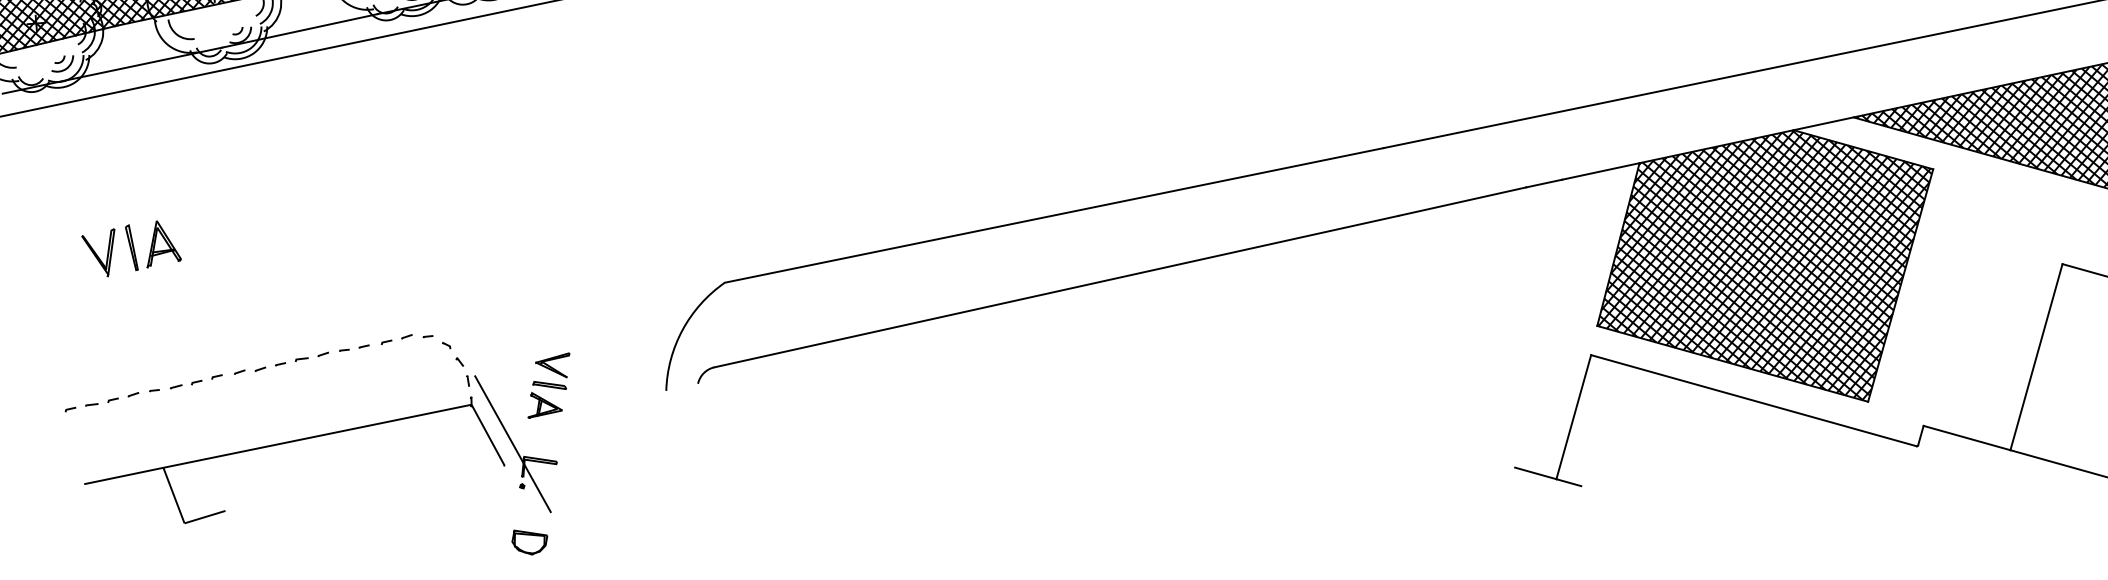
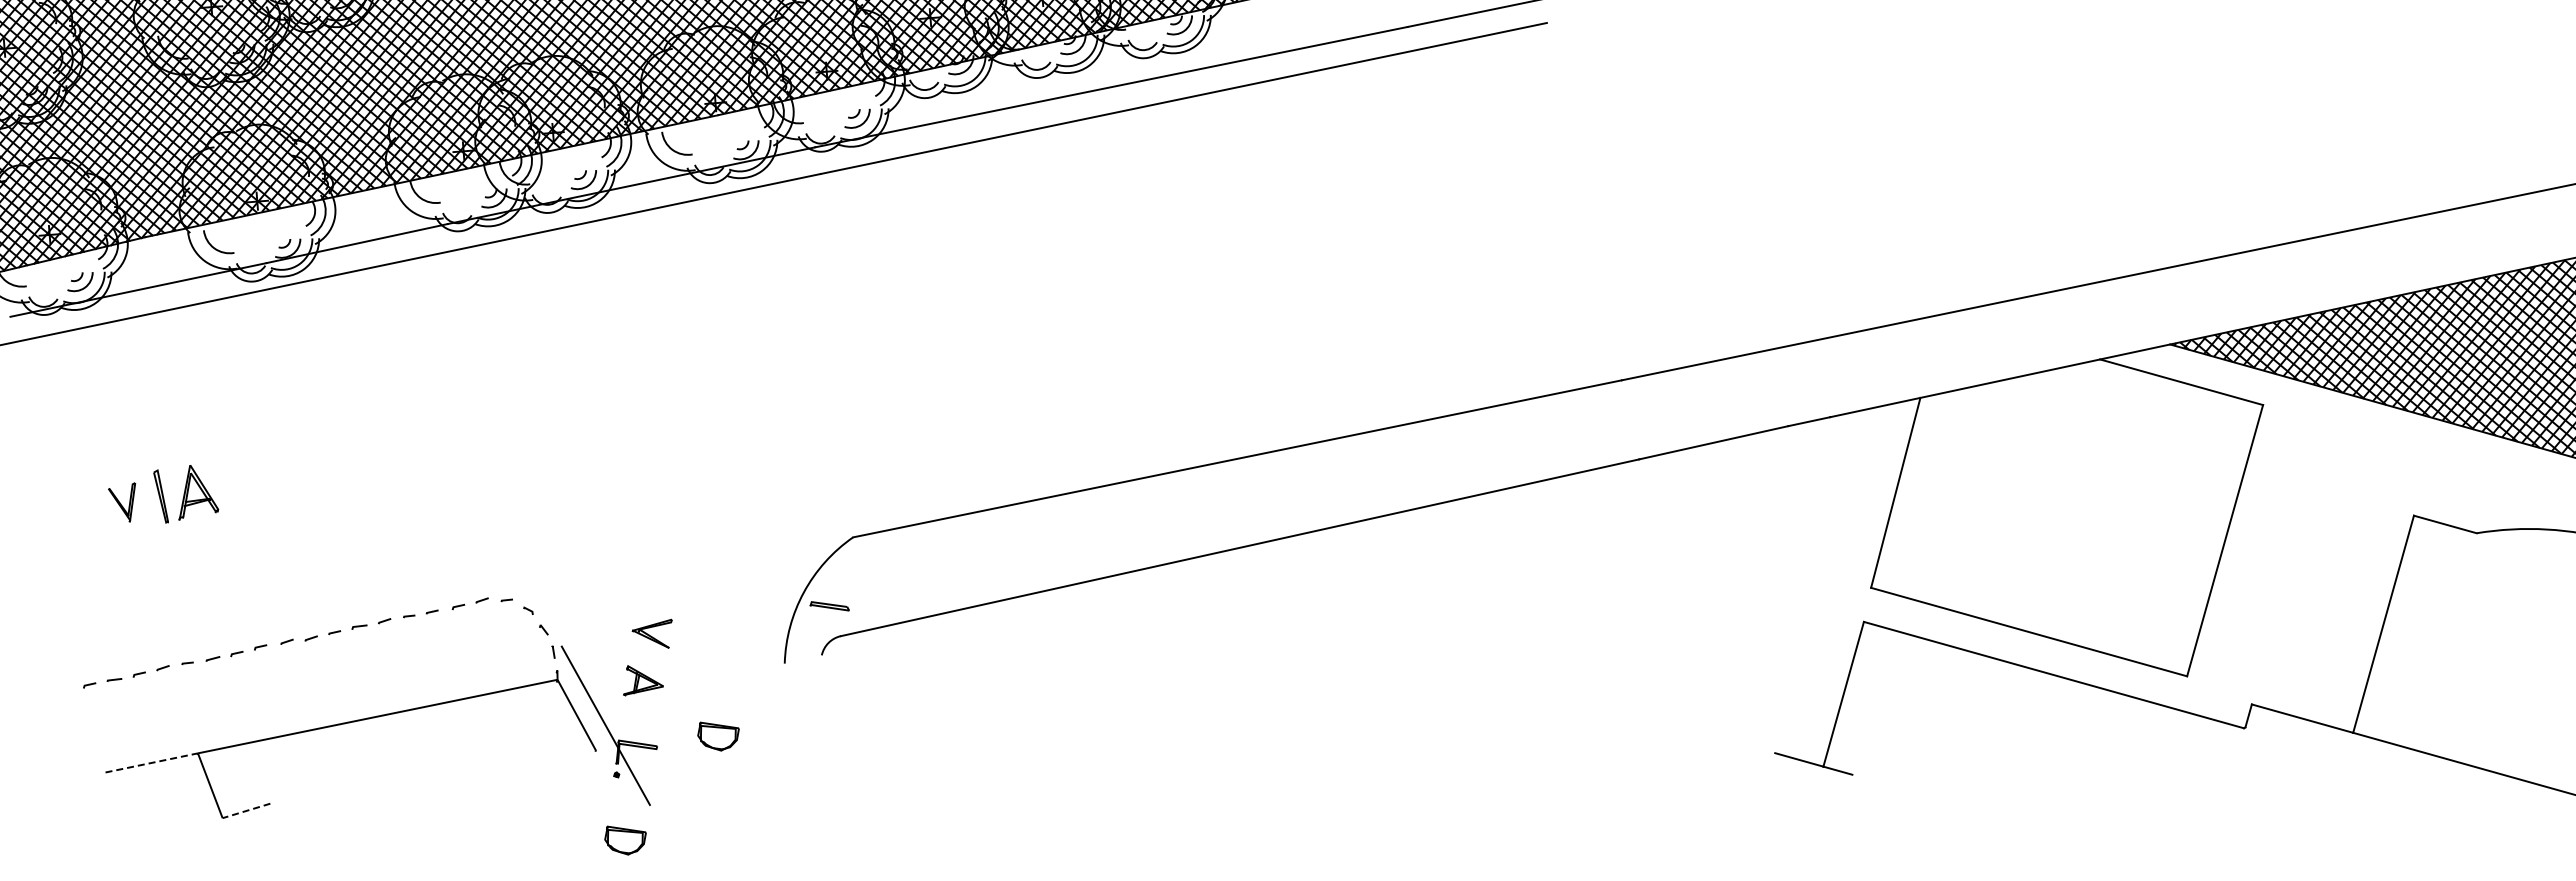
part: (97, 252) -> (121, 502), size x0.7
hatch: (1764, 264) -> (2066, 516), removed
part: (549, 385) -> (829, 606), moved
part: (609, 453) -> (718, 736), added
line: (125, 475) -> (153, 762), solid -> dashed
line: (205, 516) -> (246, 810), solid -> dashed

